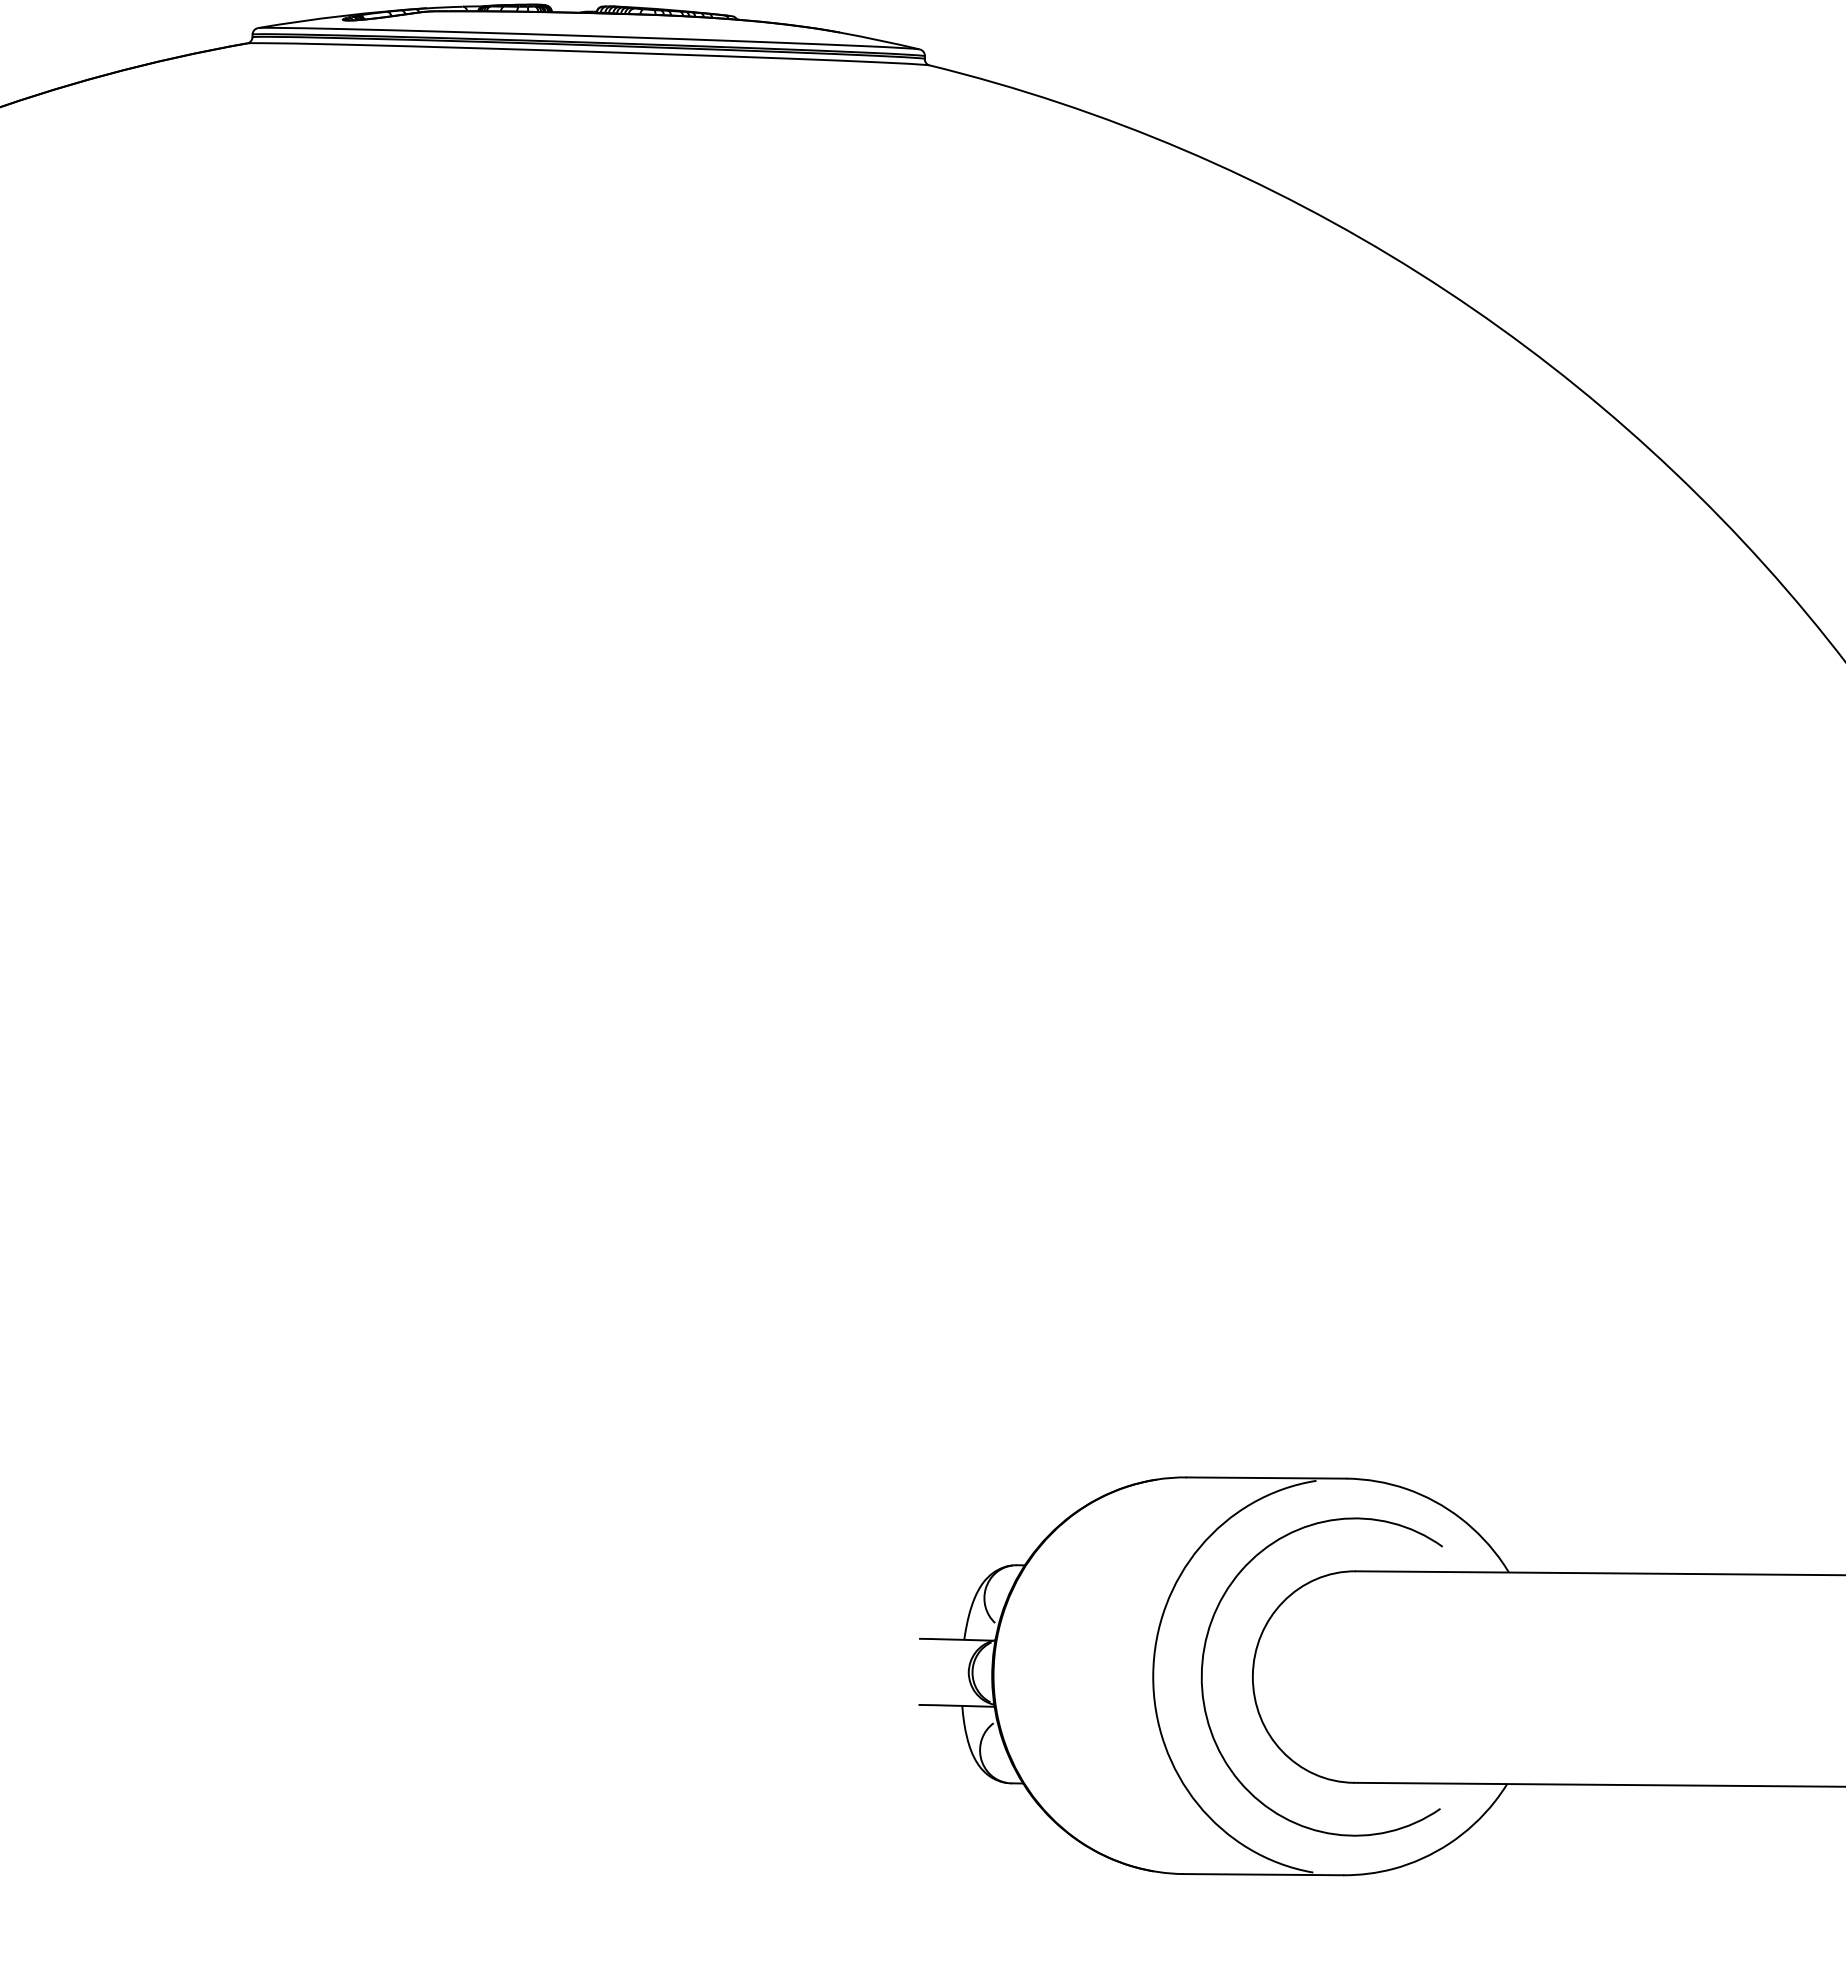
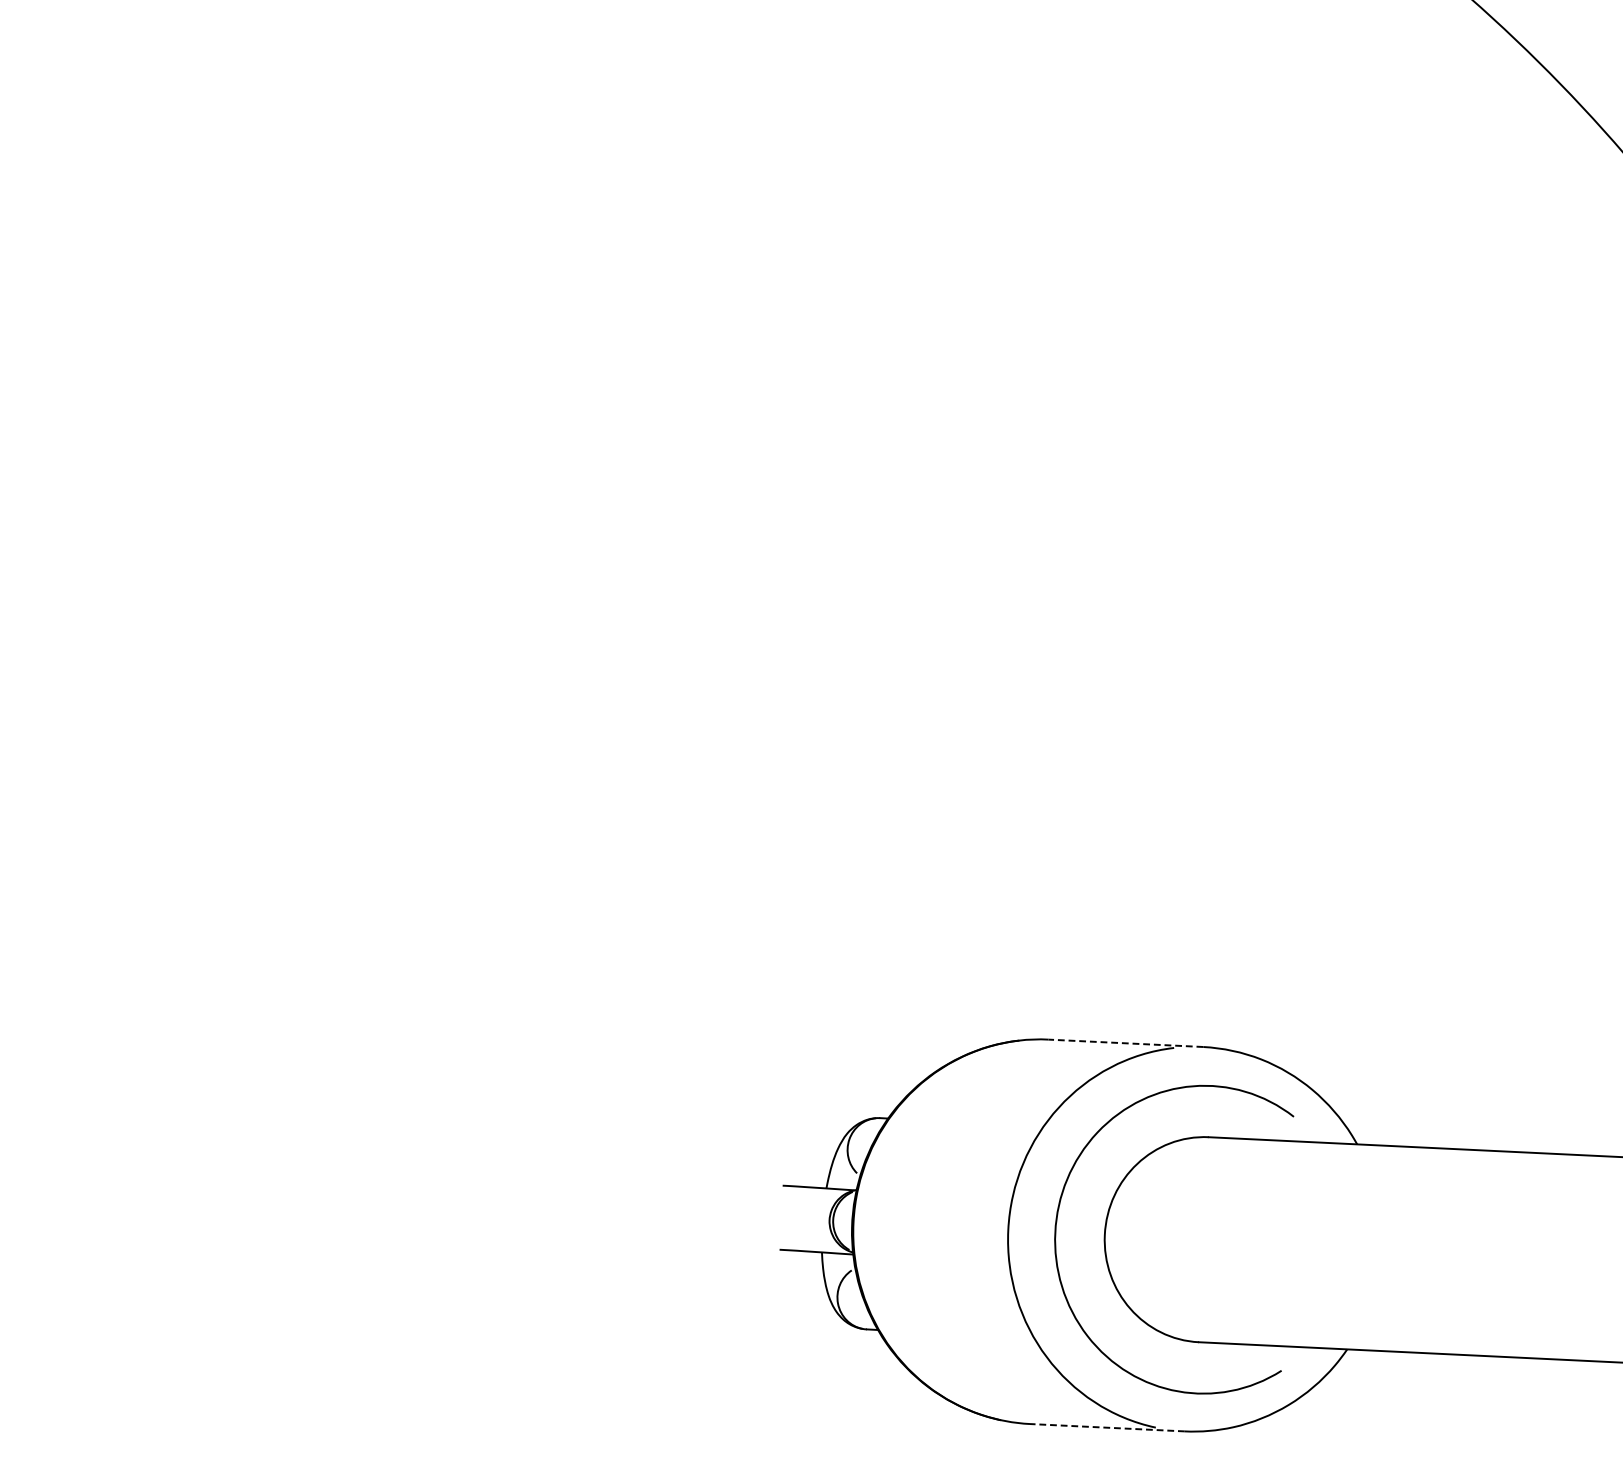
line: (1266, 1478) -> (1125, 1043), solid -> dashed
line: (1263, 1874) -> (1107, 1427), solid -> dashed

